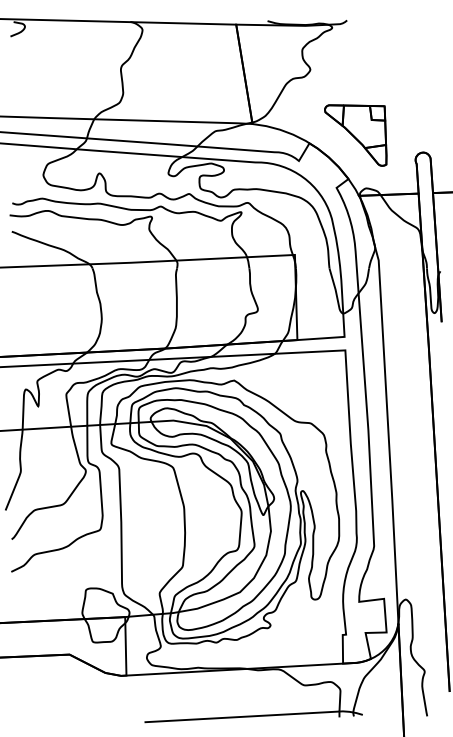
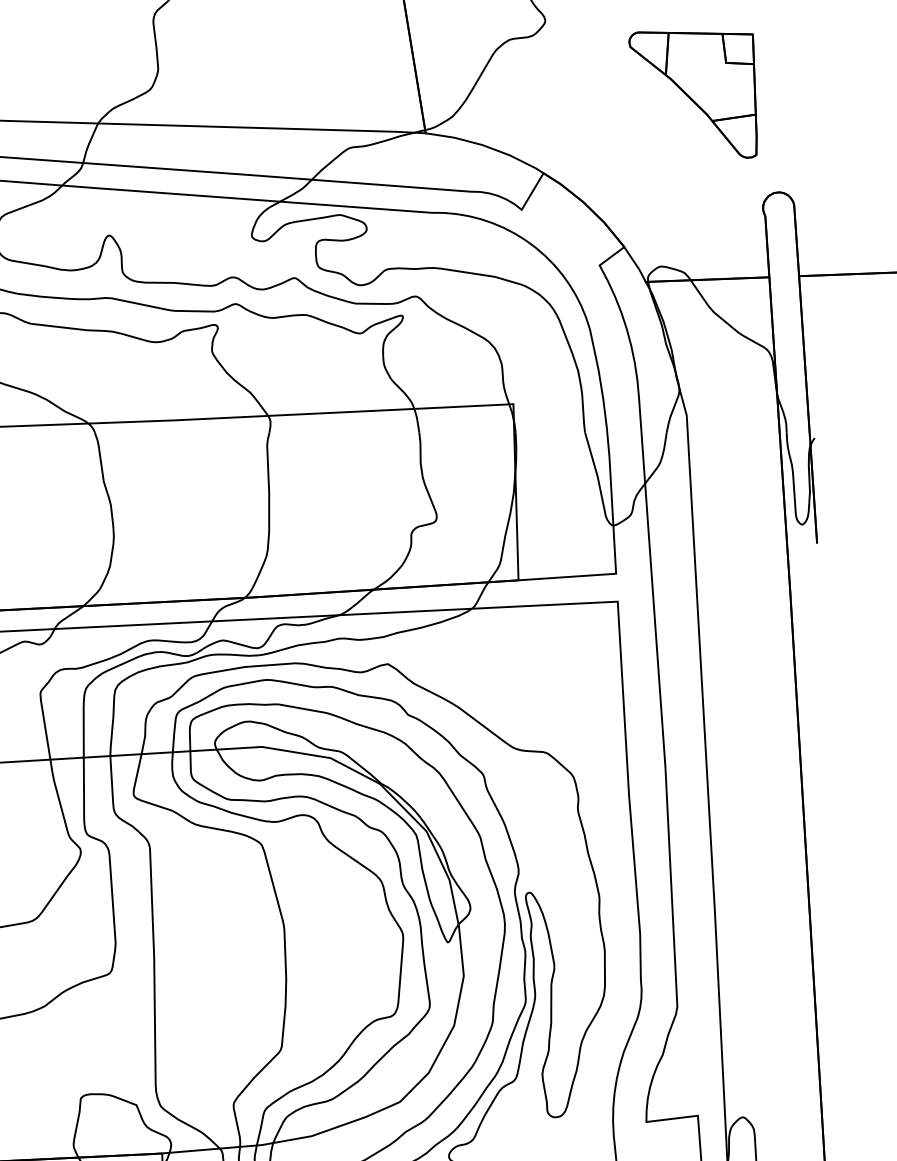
part: (355, 135) -> (692, 94), moved

